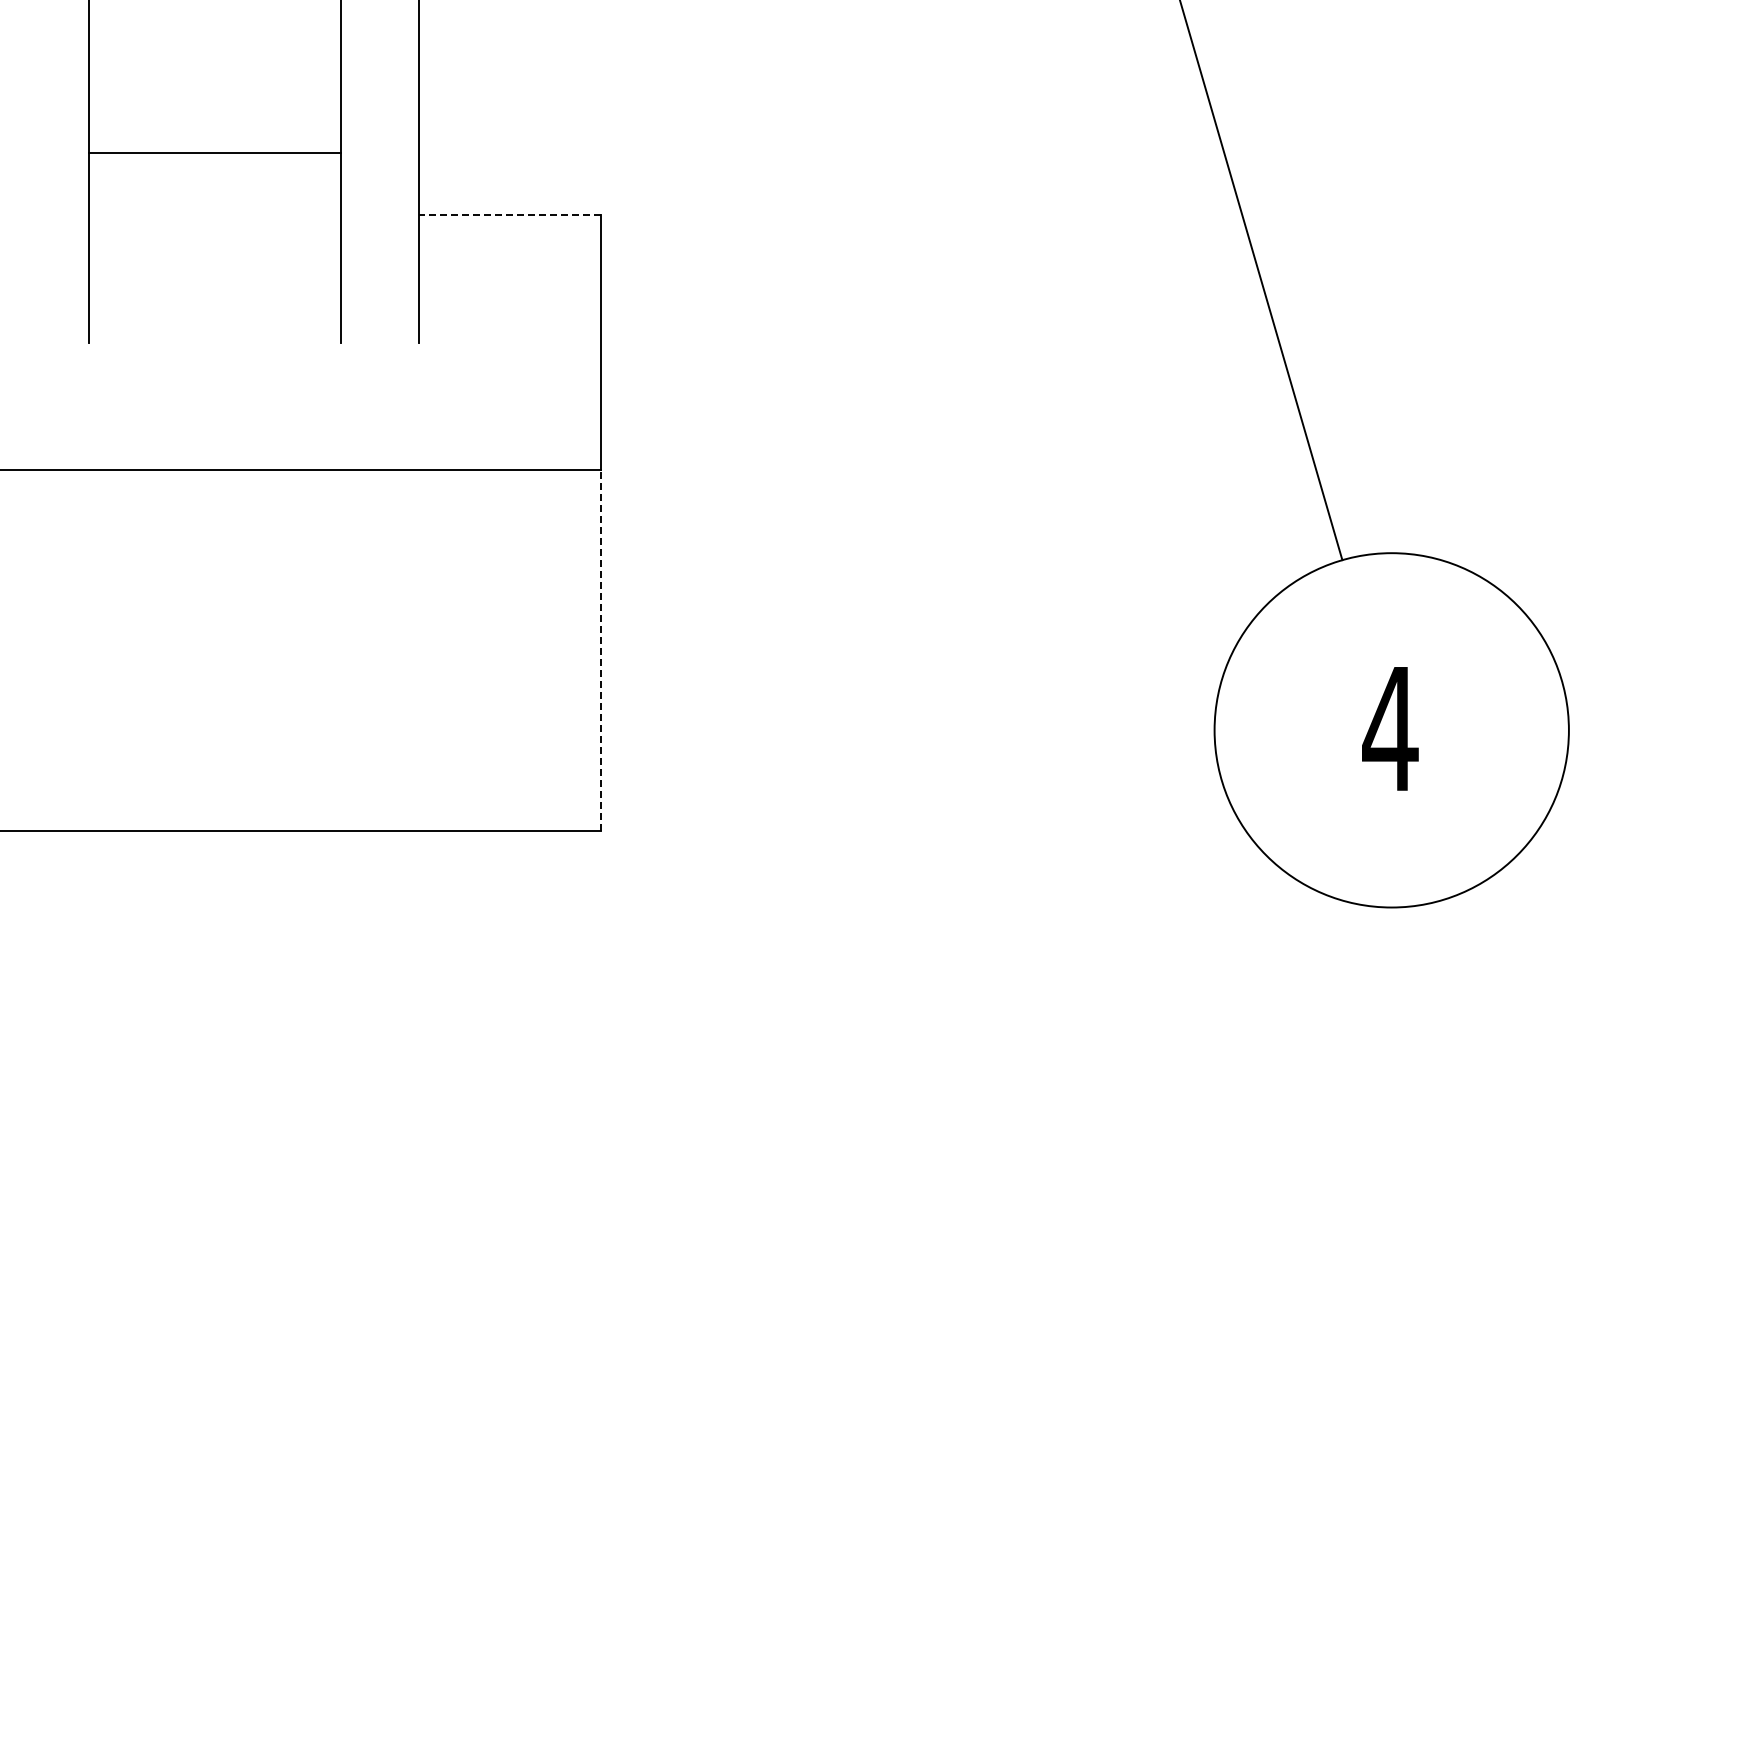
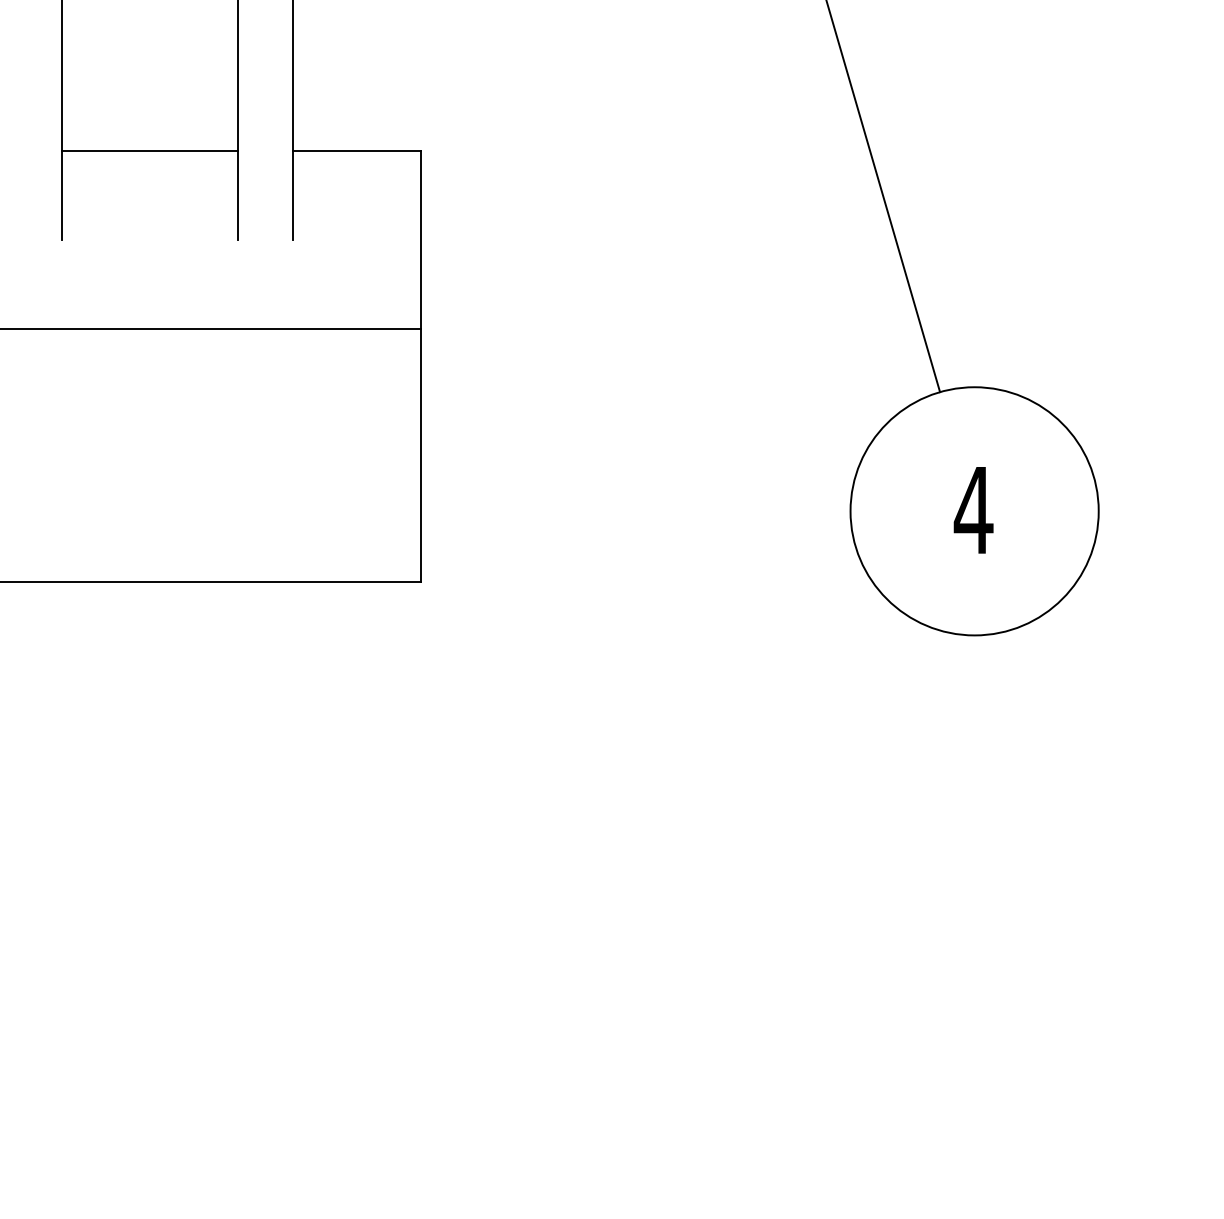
line: (214, 153) -> (150, 150), moved
line: (509, 215) -> (356, 150), dashed -> solid
line: (600, 650) -> (420, 455), dashed -> solid

